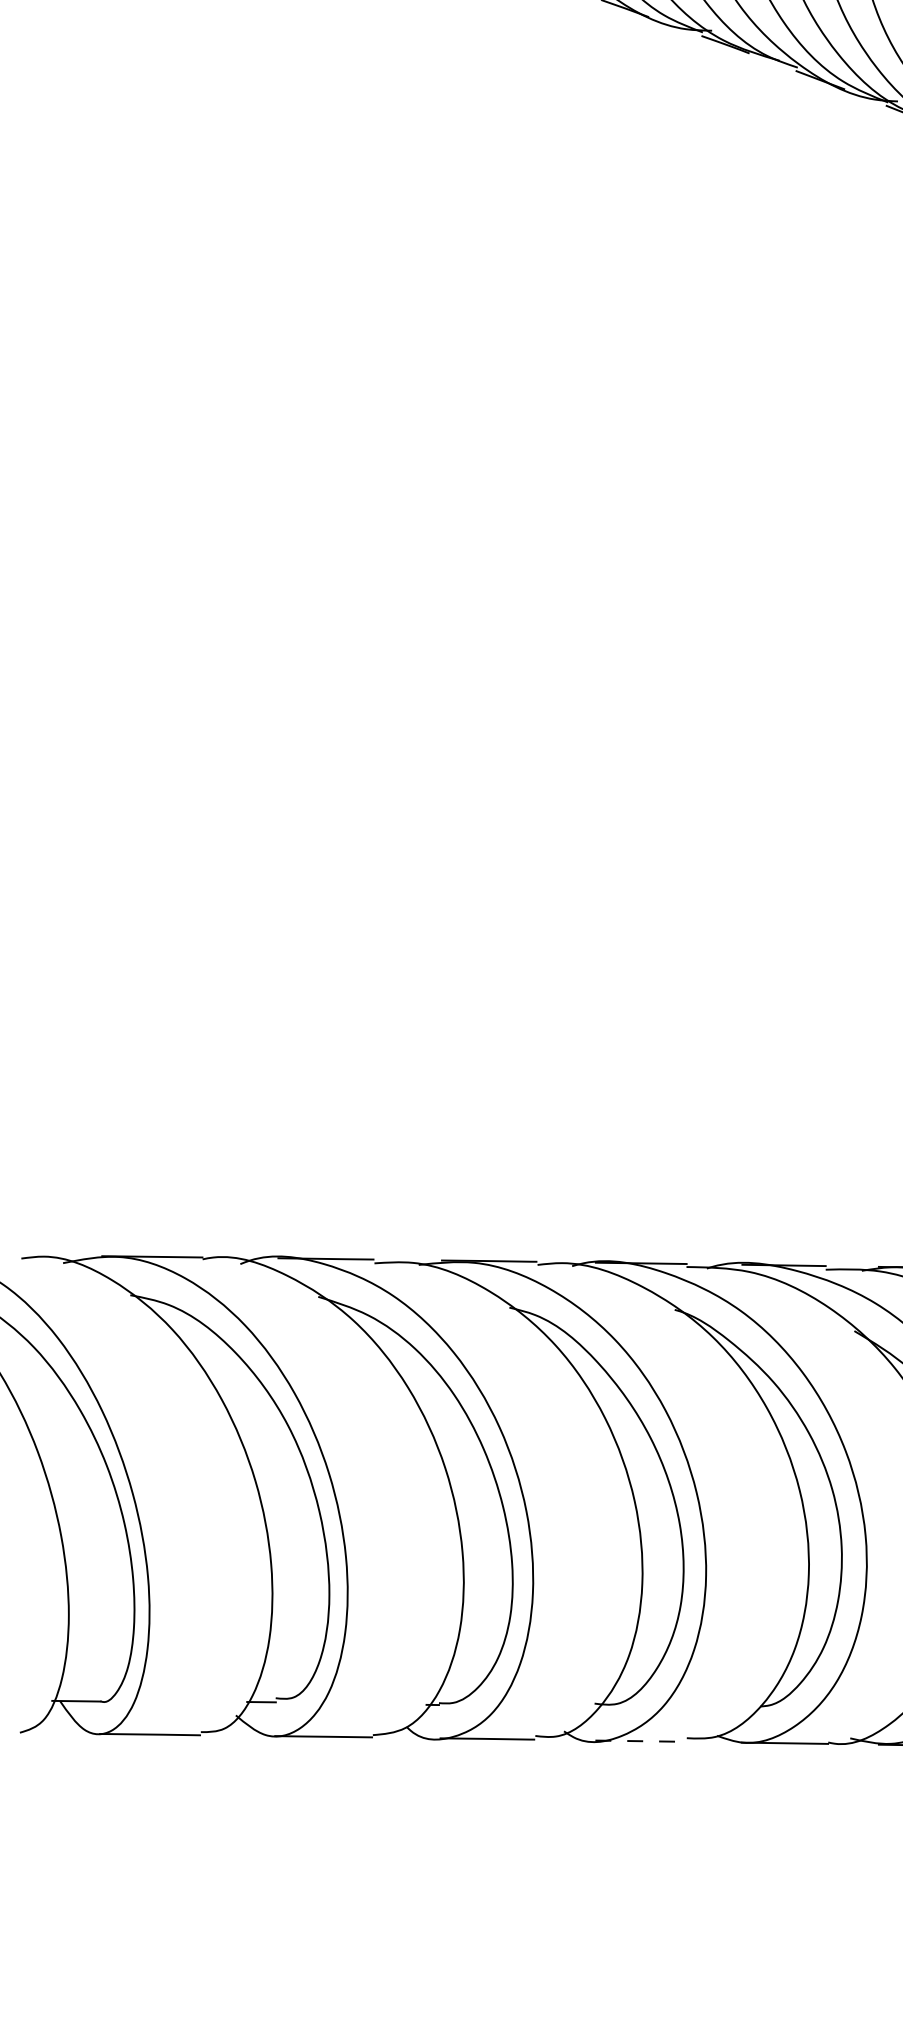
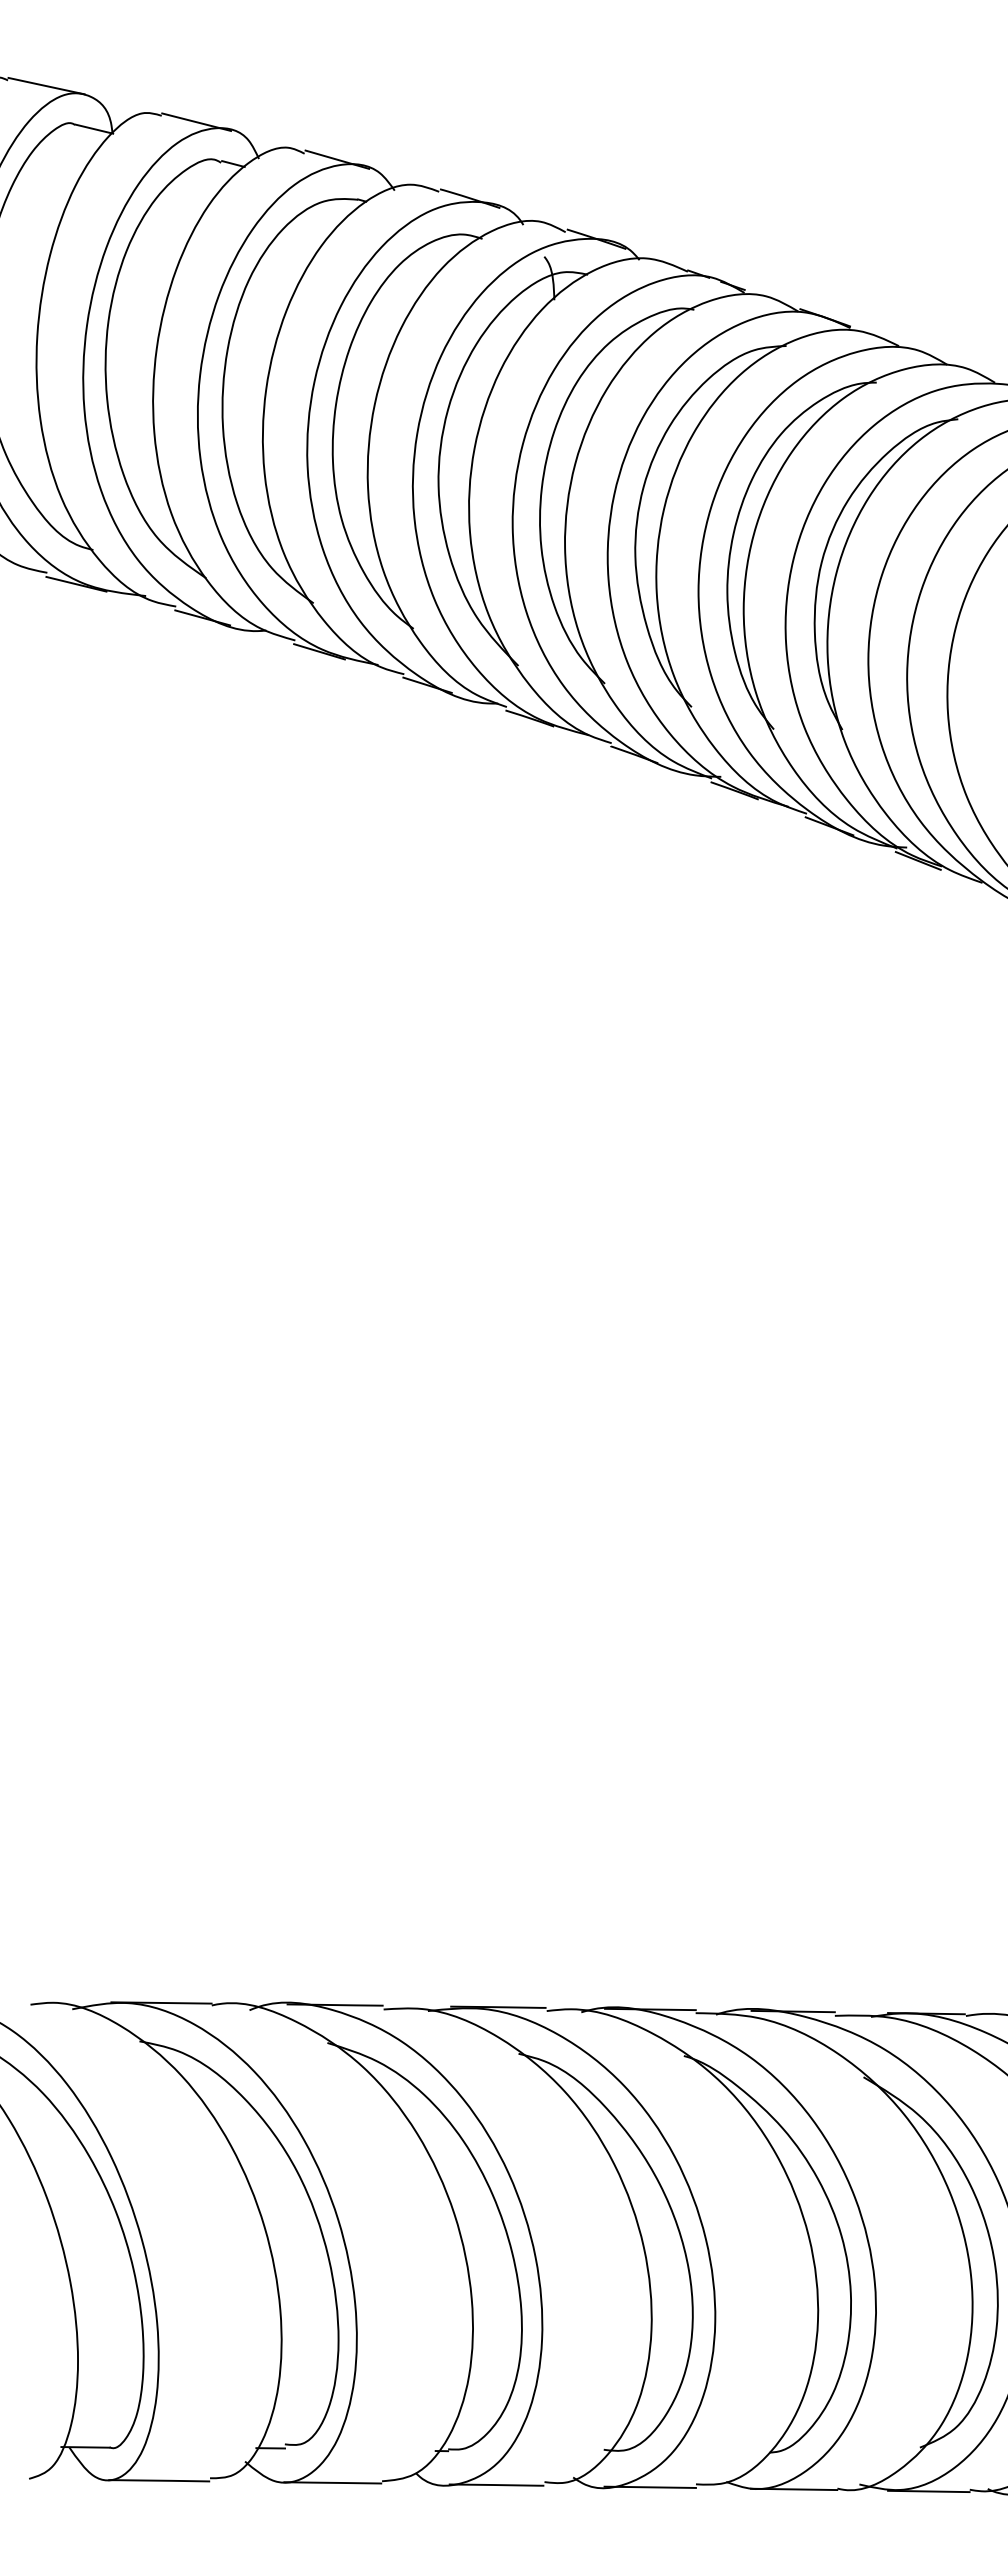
line: (641, 1741) -> (650, 2487), dashed -> solid

